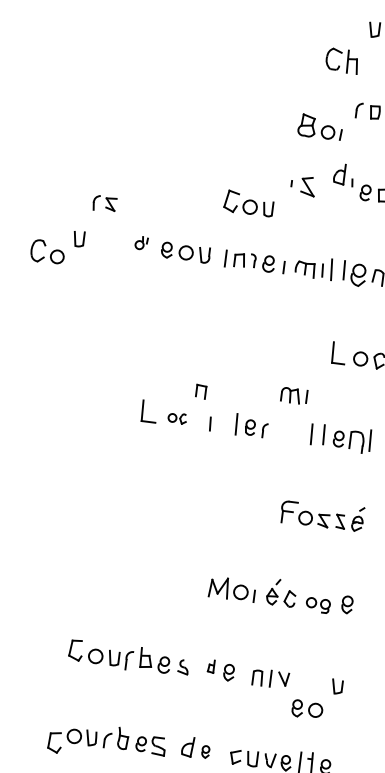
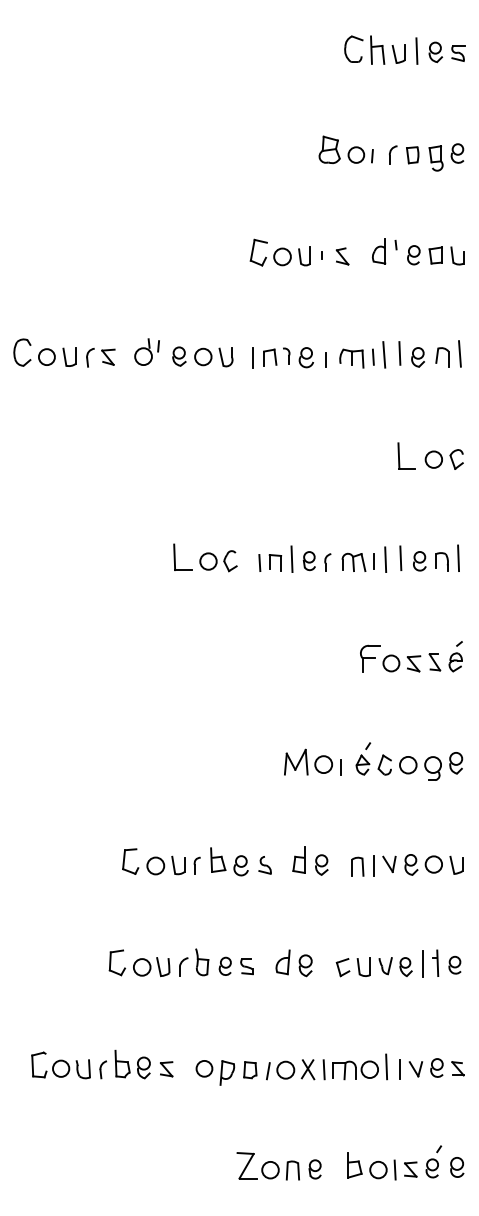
part: (342, 60) -> (364, 49), moved
part: (319, 126) -> (345, 149), moved
part: (339, 174) -> (379, 251), moved
part: (308, 186) -> (342, 256), size x0.71
part: (104, 203) -> (100, 357), moved
part: (248, 203) -> (279, 252), moved
part: (141, 242) -> (146, 351), size x1.67
part: (47, 251) -> (34, 352), moved
part: (358, 275) -> (417, 357), size x0.71
part: (201, 391) -> (275, 562), moved
part: (293, 395) -> (357, 561), moved
part: (177, 418) -> (218, 561), size x1.67
part: (356, 441) -> (441, 561), size x0.71
part: (318, 605) -> (420, 768), size x1.43
part: (128, 660) -> (196, 865), size x0.71
part: (210, 665) -> (298, 859), size x1.67
part: (307, 709) -> (423, 864), moved
part: (54, 742) -> (116, 962), moved
part: (158, 746) -> (246, 966), size x0.71
part: (205, 751) -> (305, 965), size x1.43

